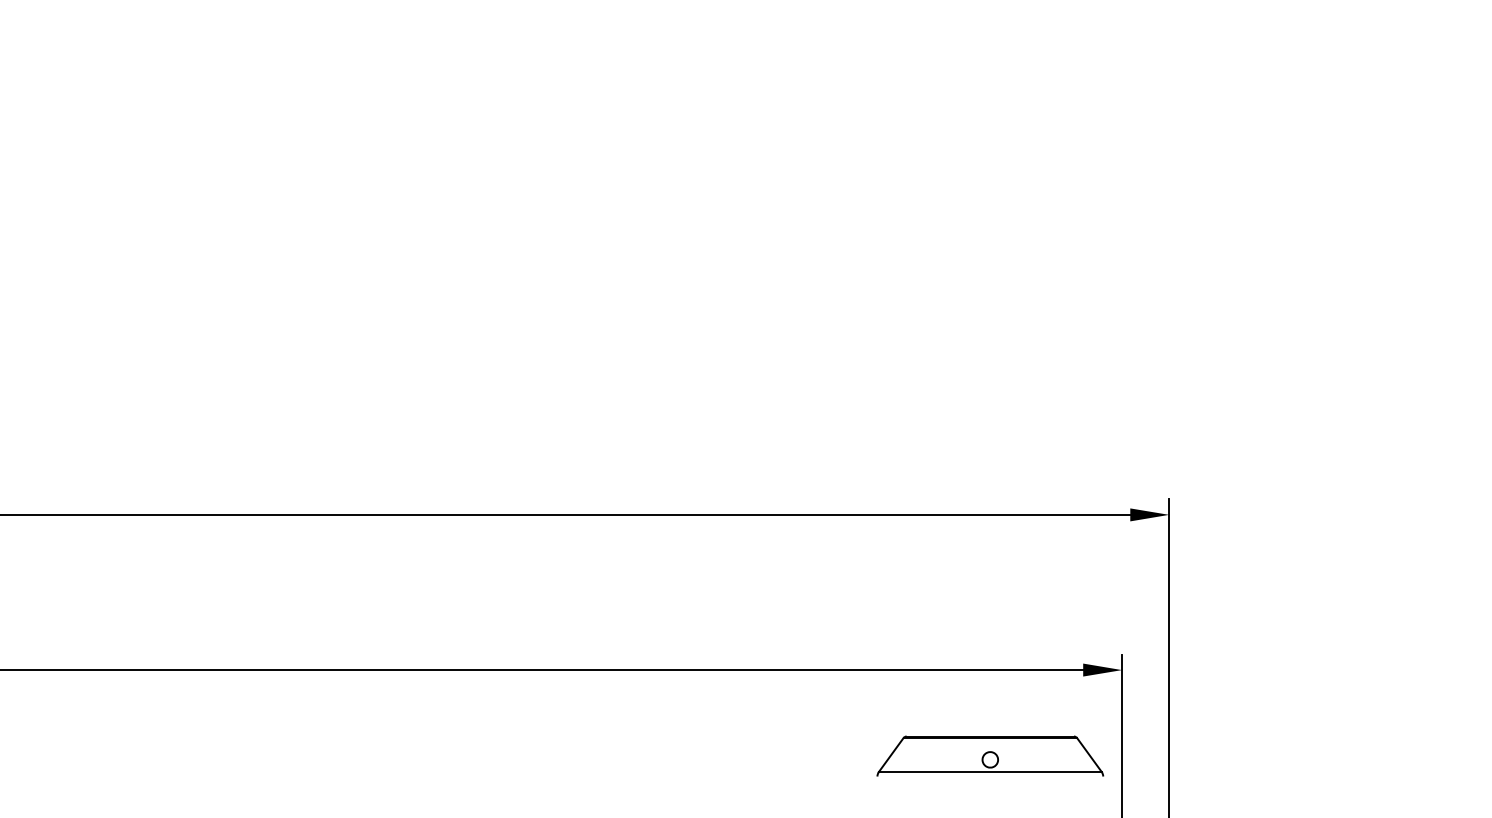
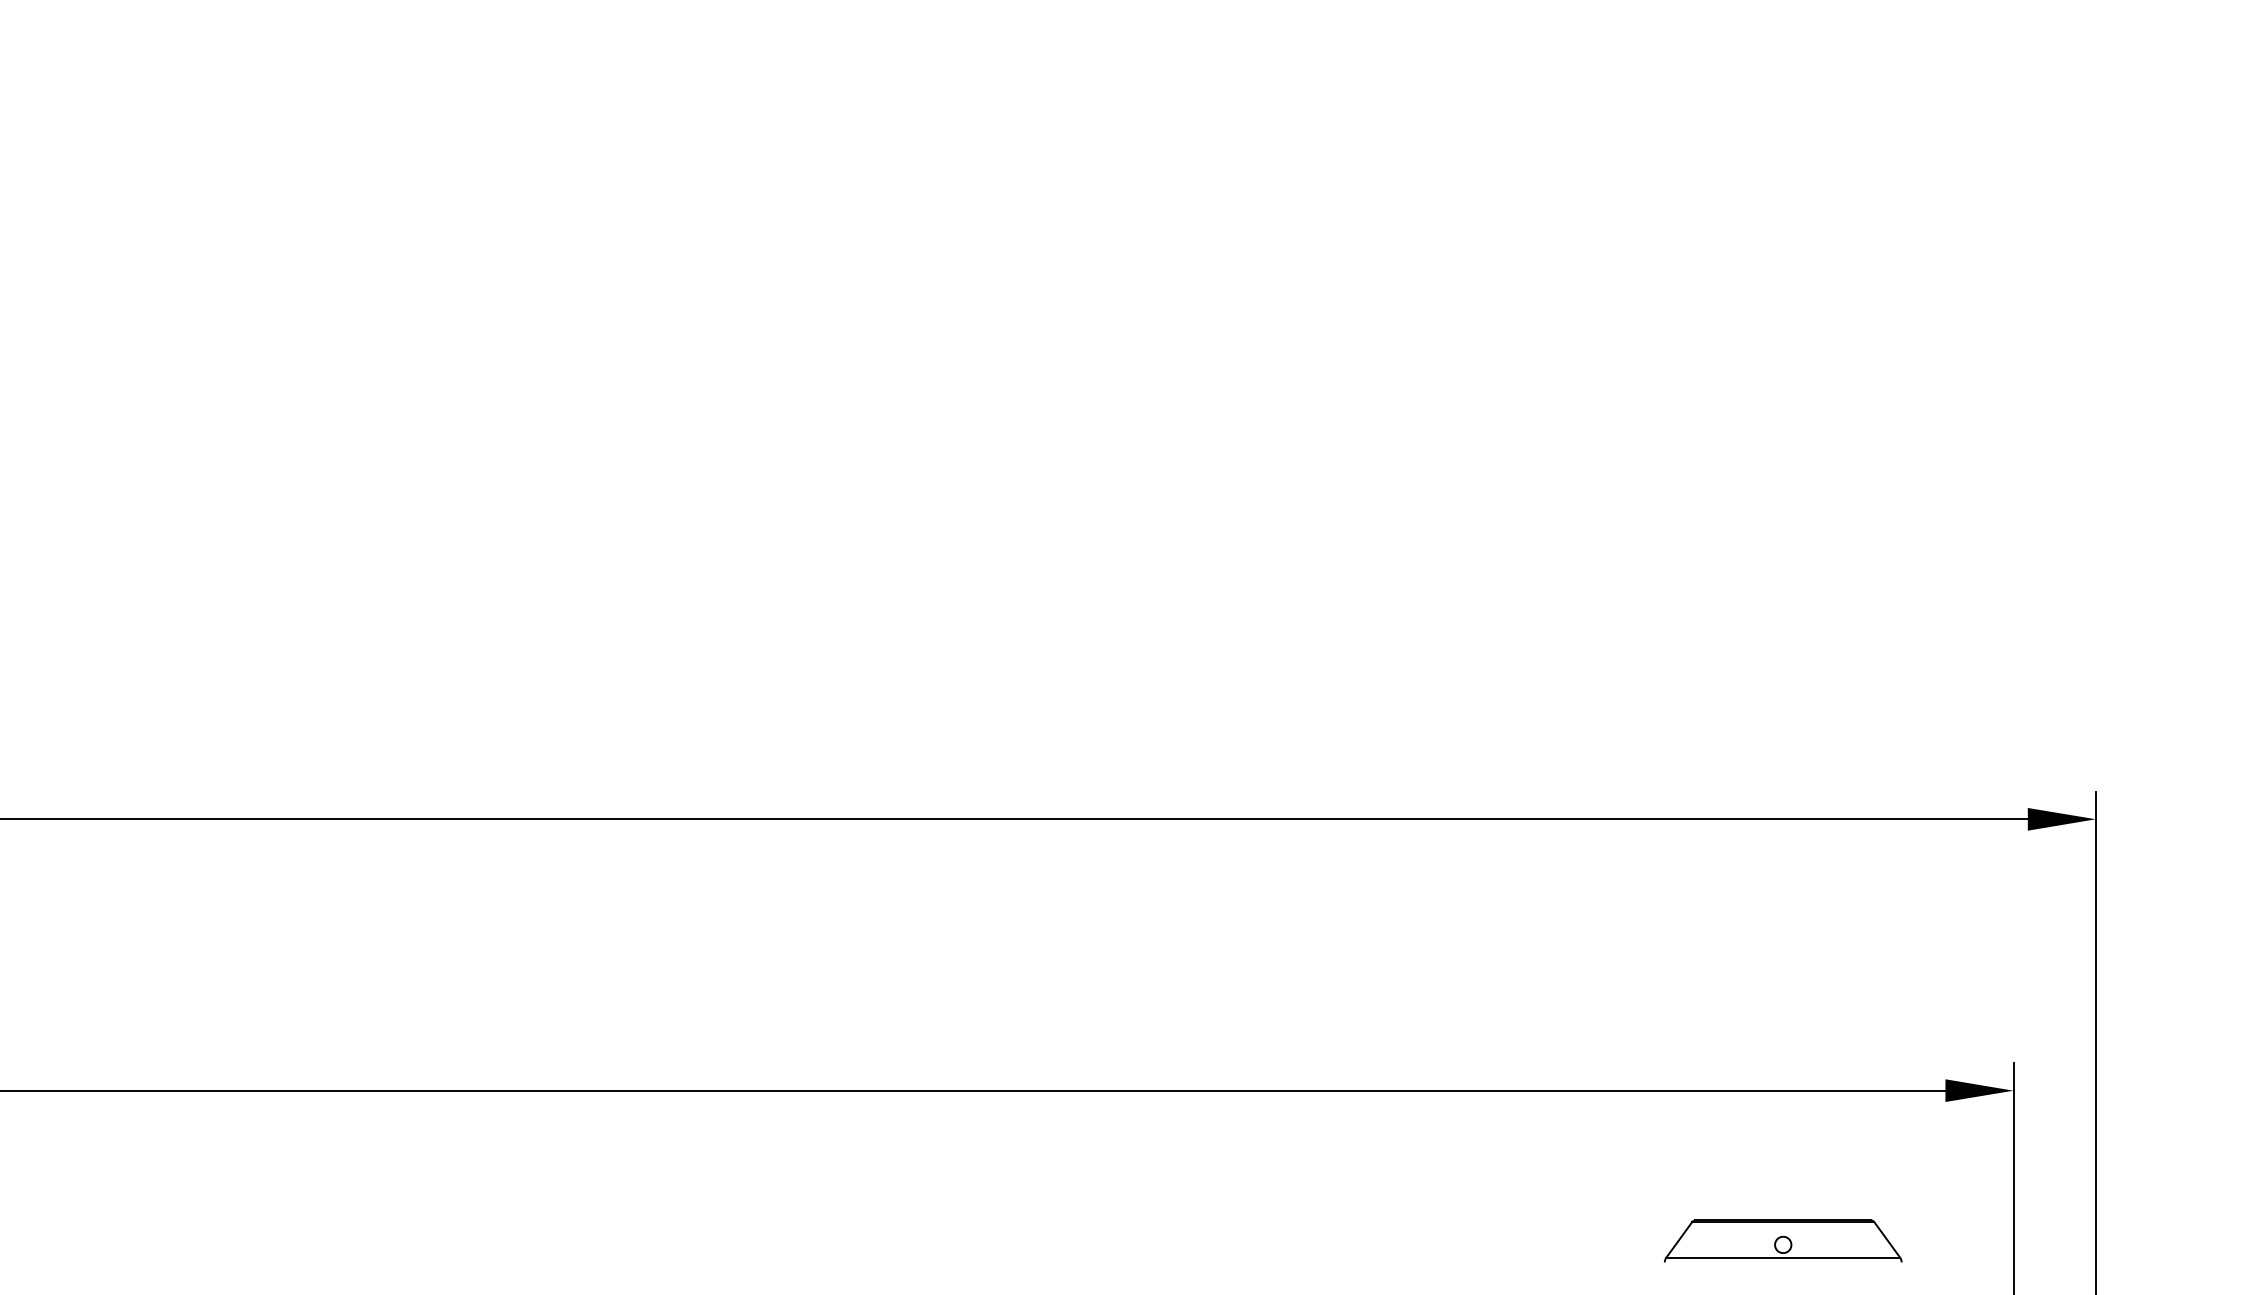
part: (990, 755) -> (1783, 1240), size x0.6

